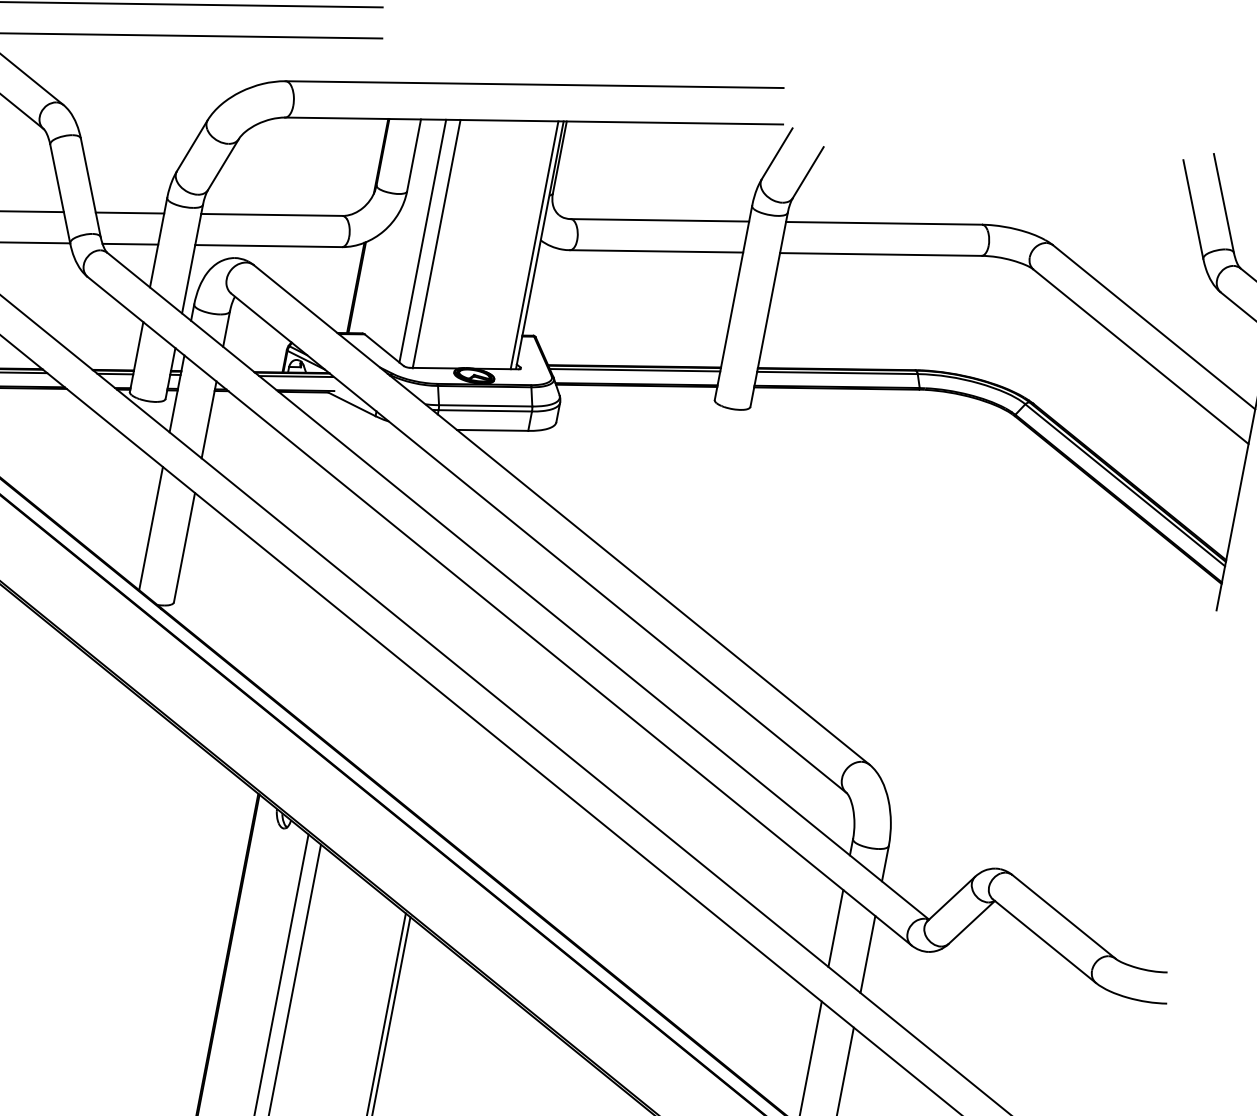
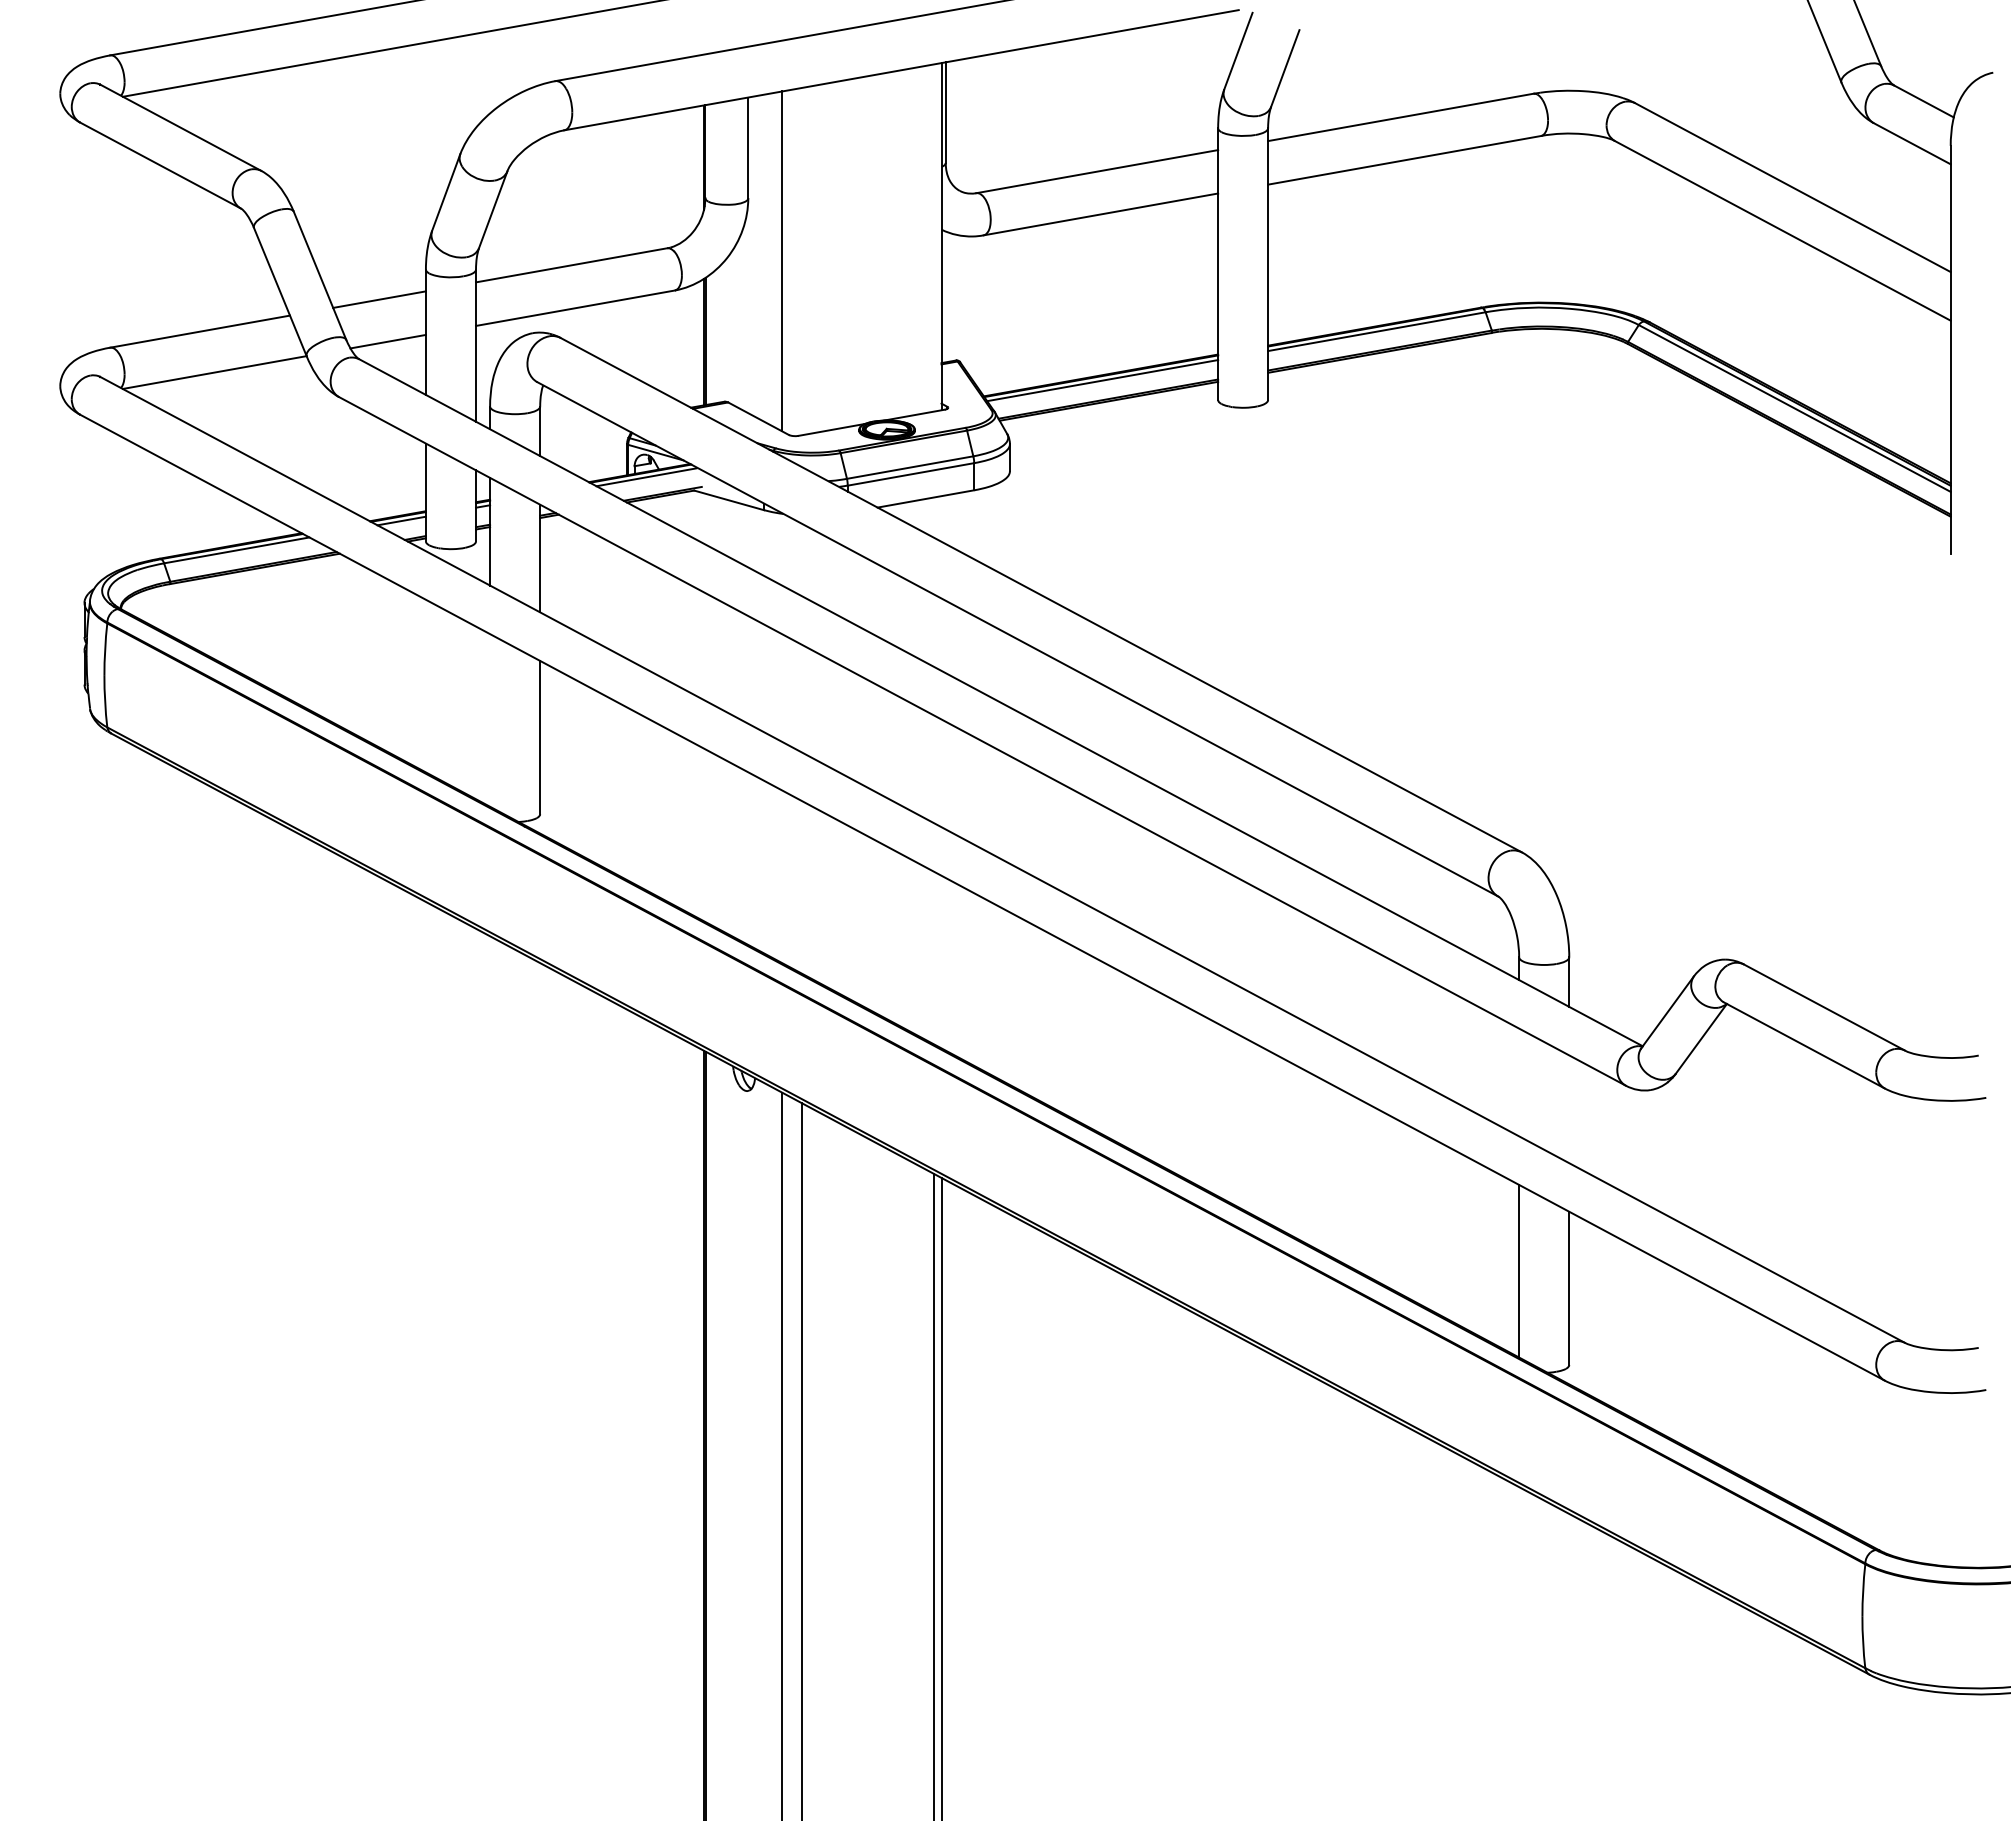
line: (436, 243) -> (801, 261), removed
line: (534, 244) -> (934, 237), removed
line: (151, 528) -> (490, 720), removed
line: (836, 928) -> (1519, 1082), removed
line: (868, 954) -> (1569, 1109), removed

